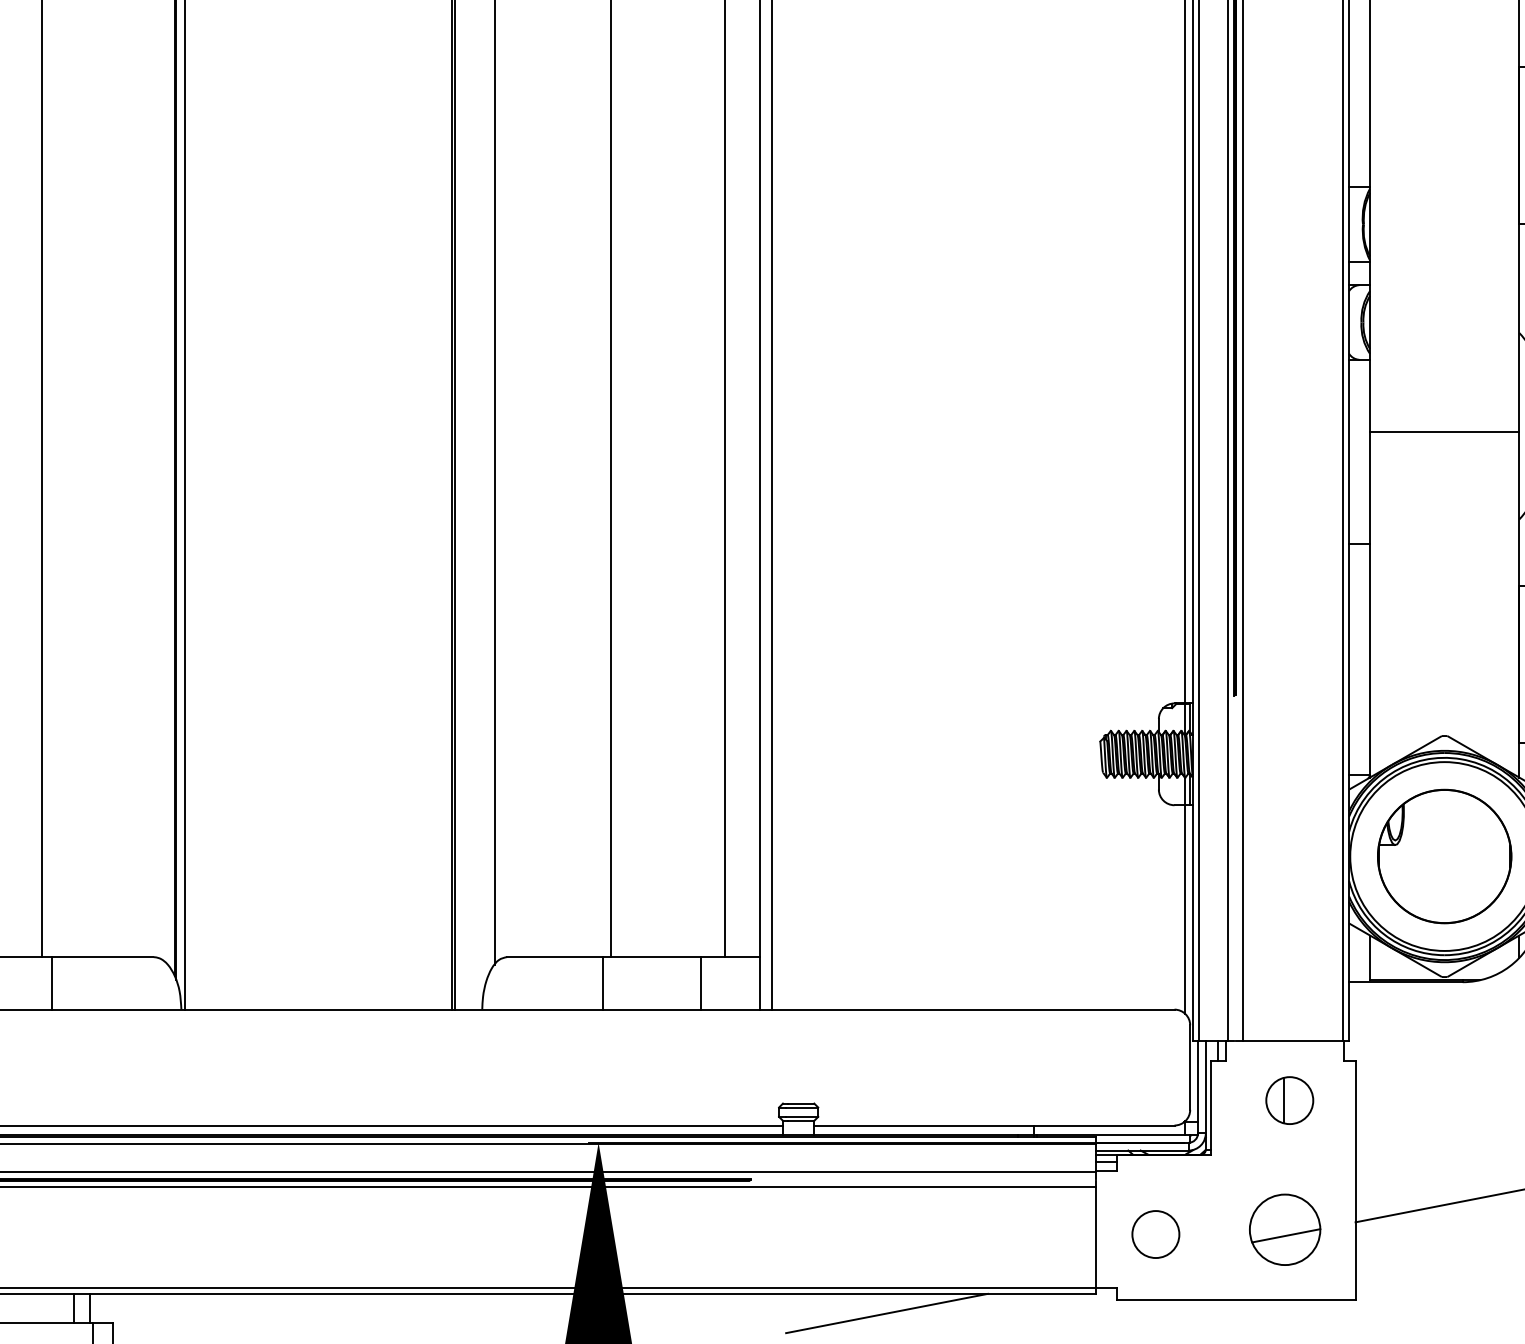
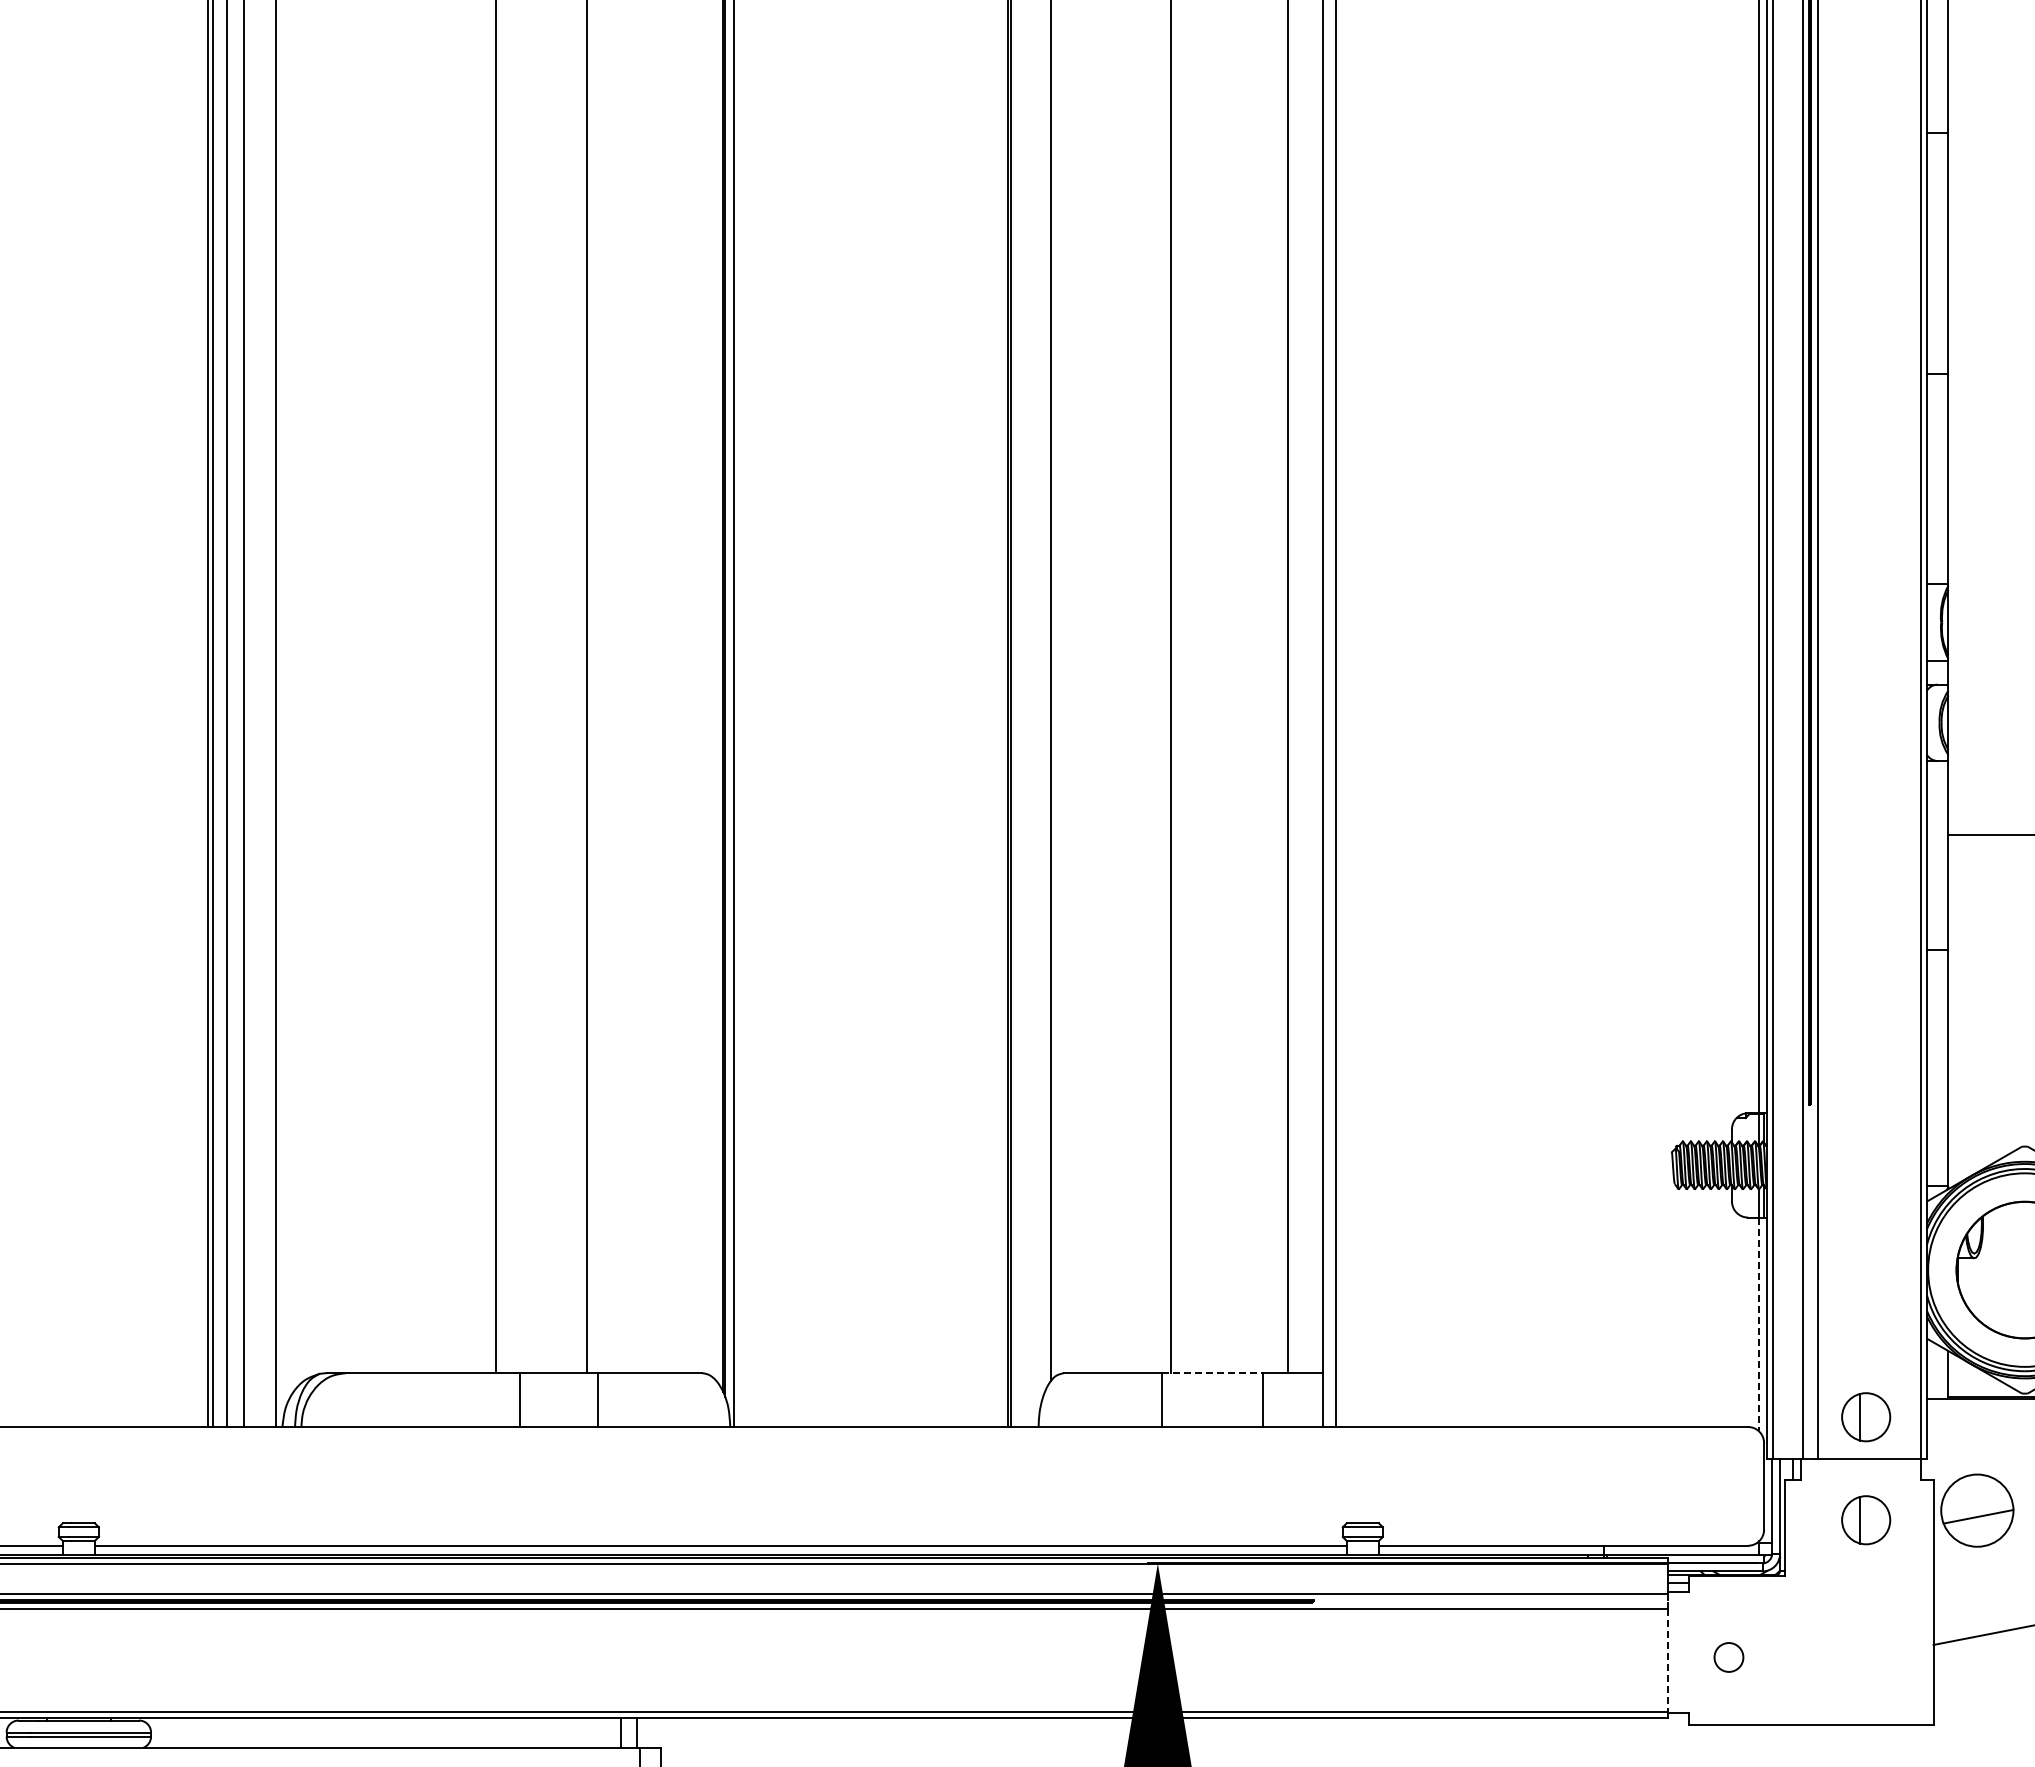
line: (1185, 910) -> (1759, 1325), solid -> dashed
line: (652, 957) -> (1213, 1373), solid -> dashed
part: (1290, 1000) -> (1866, 1417), added
part: (1285, 1229) -> (1977, 1510), moved
circle: (1155, 1234) -> (1728, 1657), size x0.6
line: (1095, 1238) -> (1667, 1661), solid -> dashed
line: (887, 1313) -> (1453, 1738), removed

